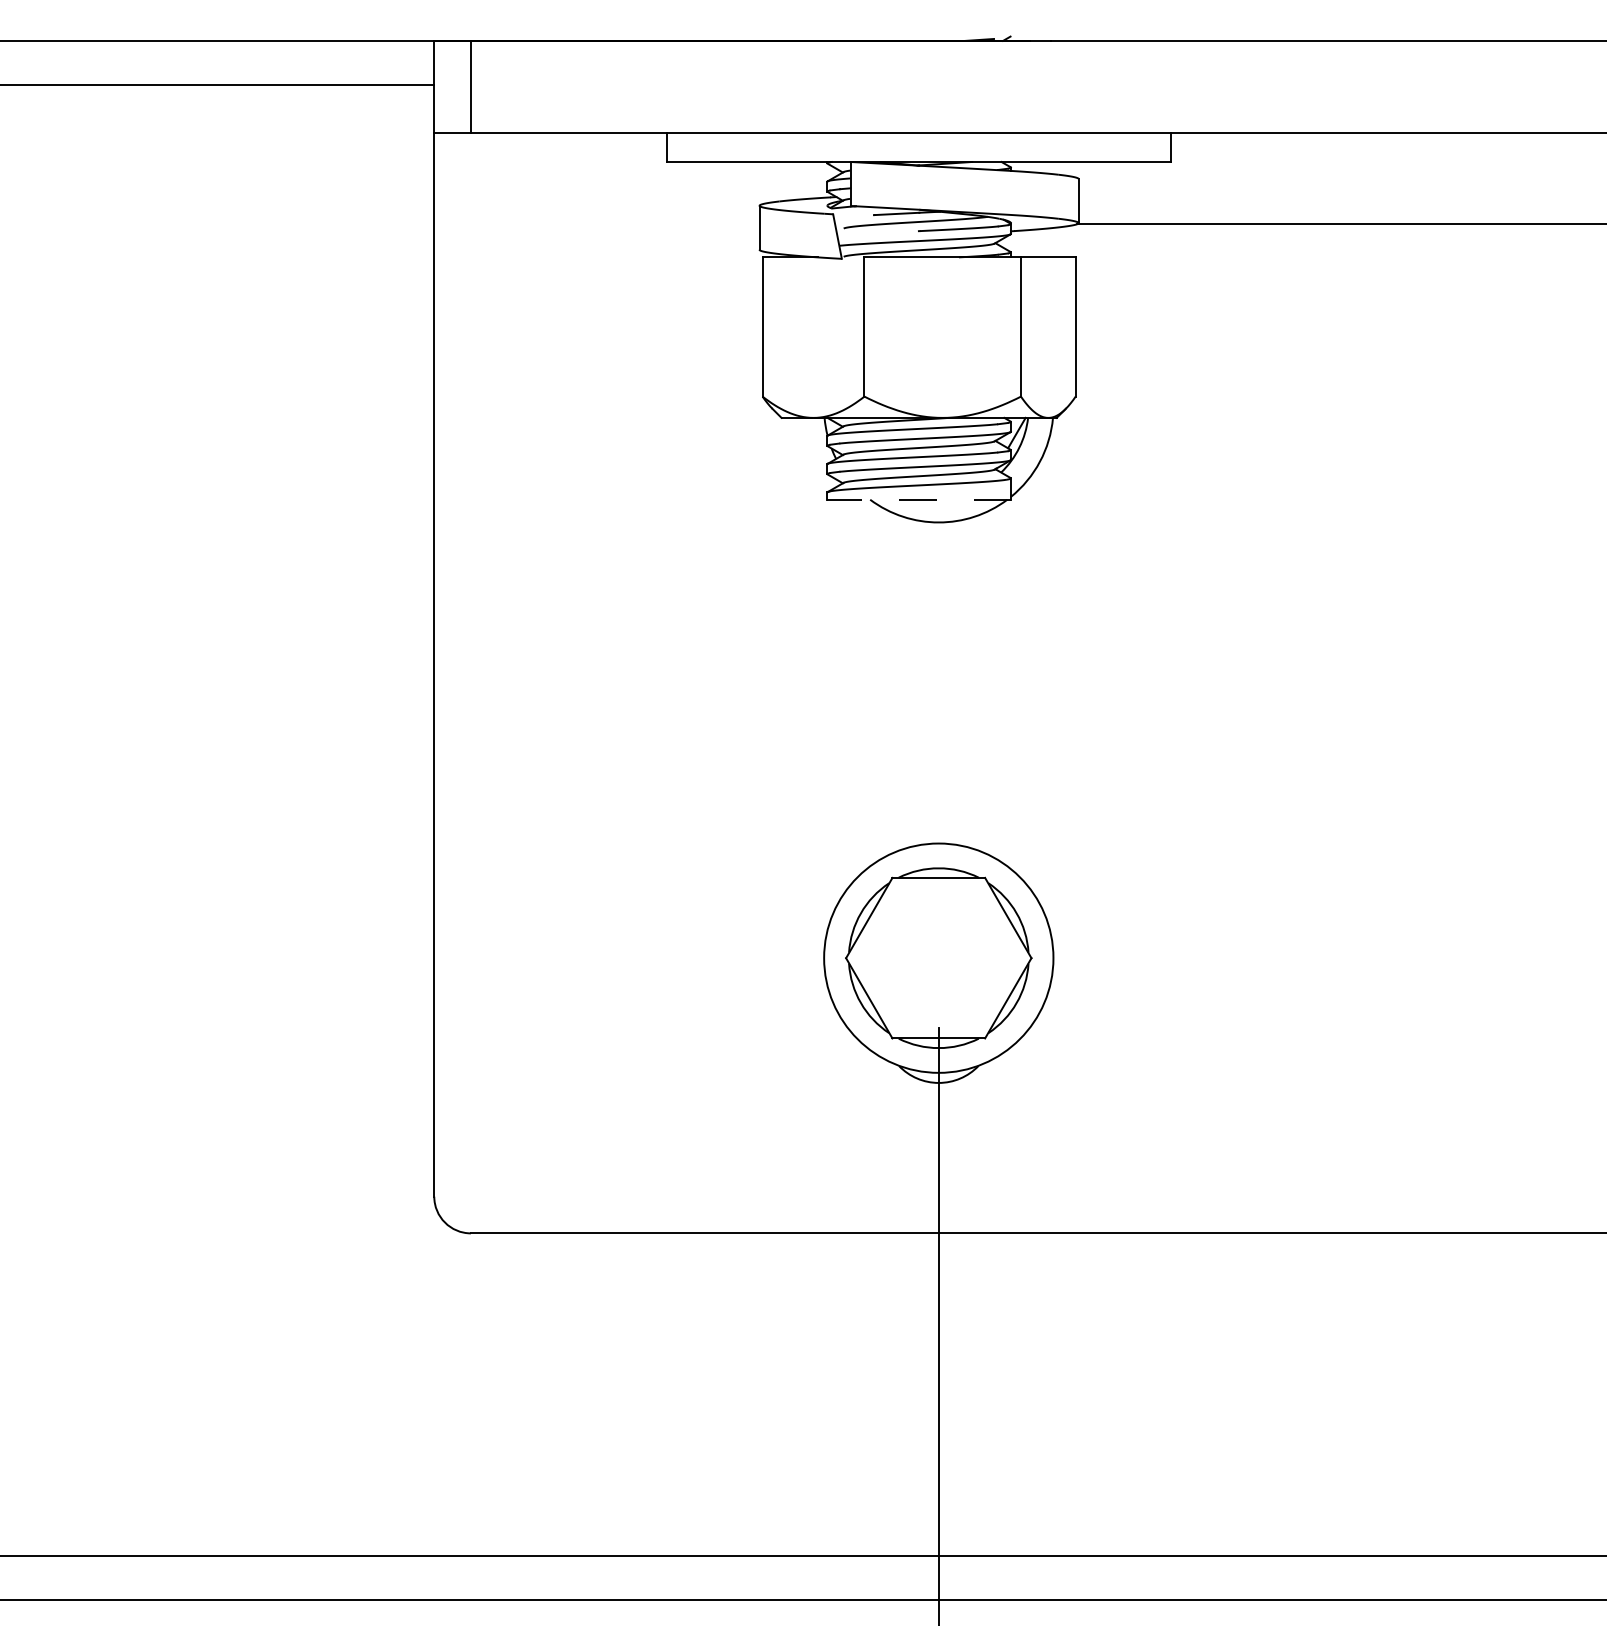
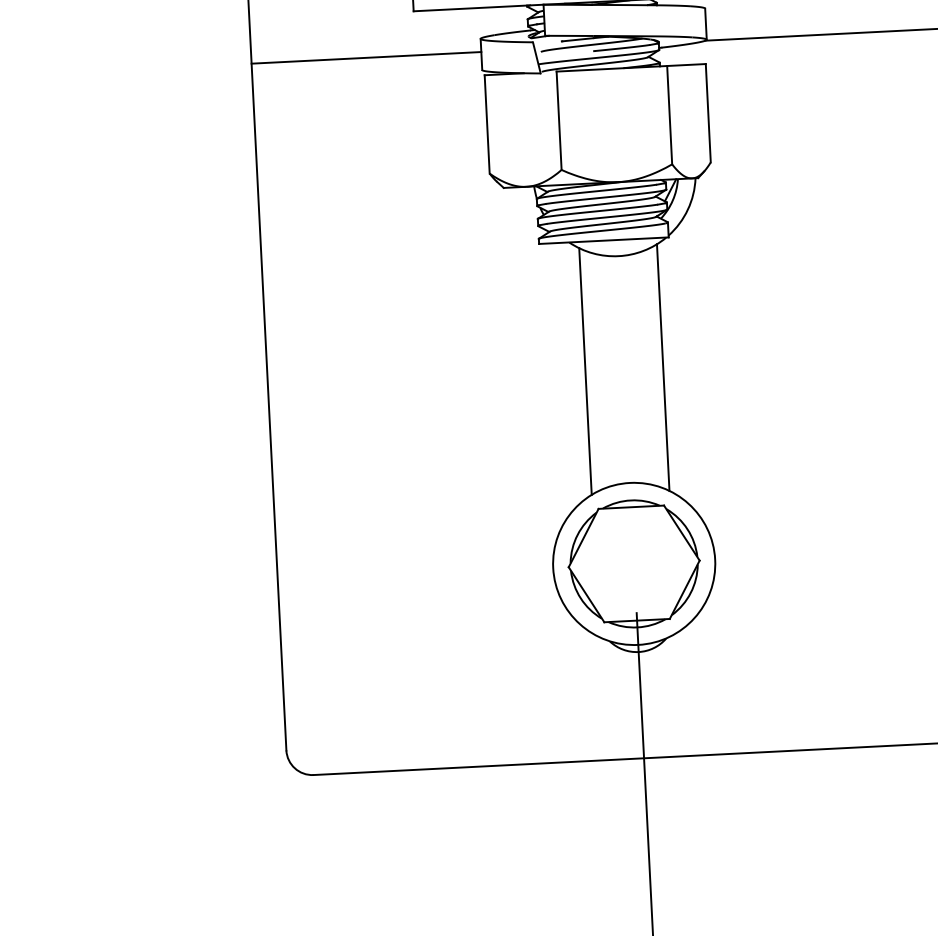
line: (596, 224) -> (366, 57), added
line: (919, 499) -> (604, 240), dashed -> solid
line: (883, 682) -> (585, 371), added
line: (993, 682) -> (662, 367), added

